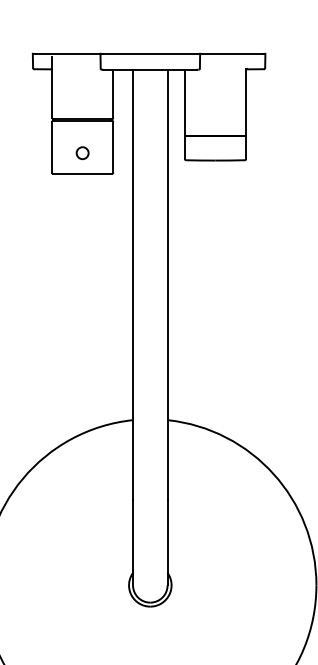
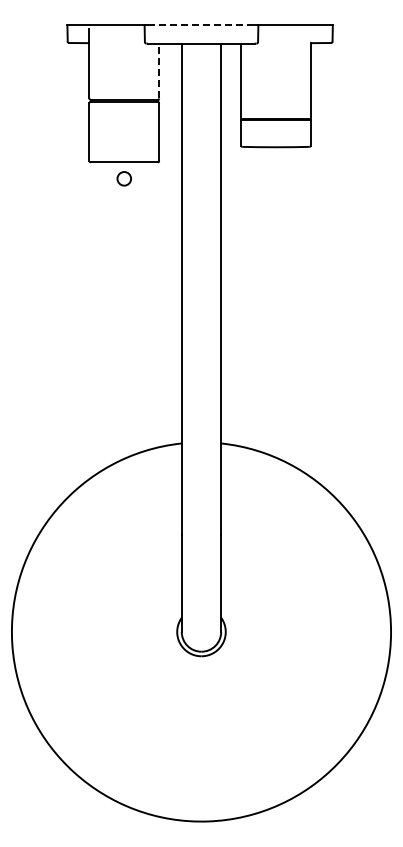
line: (150, 53) -> (201, 25), solid -> dashed
line: (113, 93) -> (159, 70), solid -> dashed
circle: (81, 152) -> (123, 178), moved

